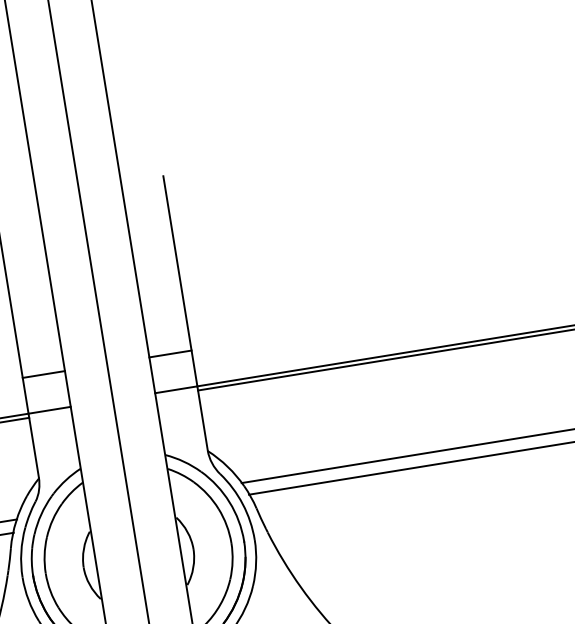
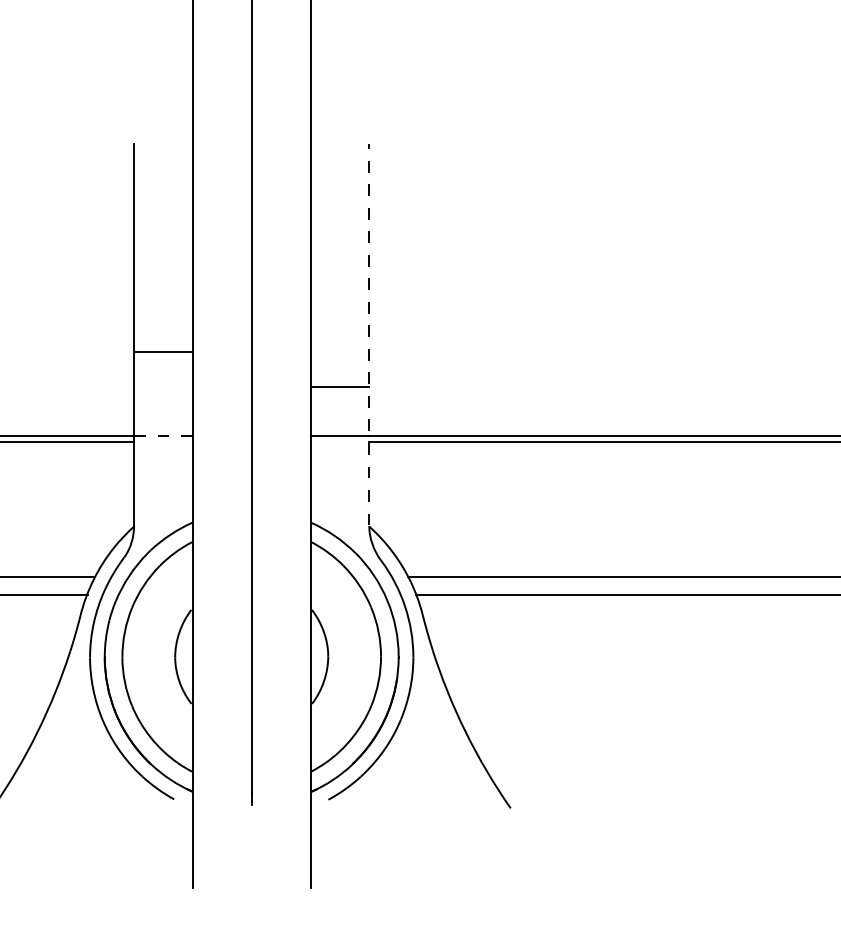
line: (185, 313) -> (369, 334), solid -> dashed
line: (43, 374) -> (163, 351), moved
line: (49, 410) -> (163, 436), solid -> dashed

